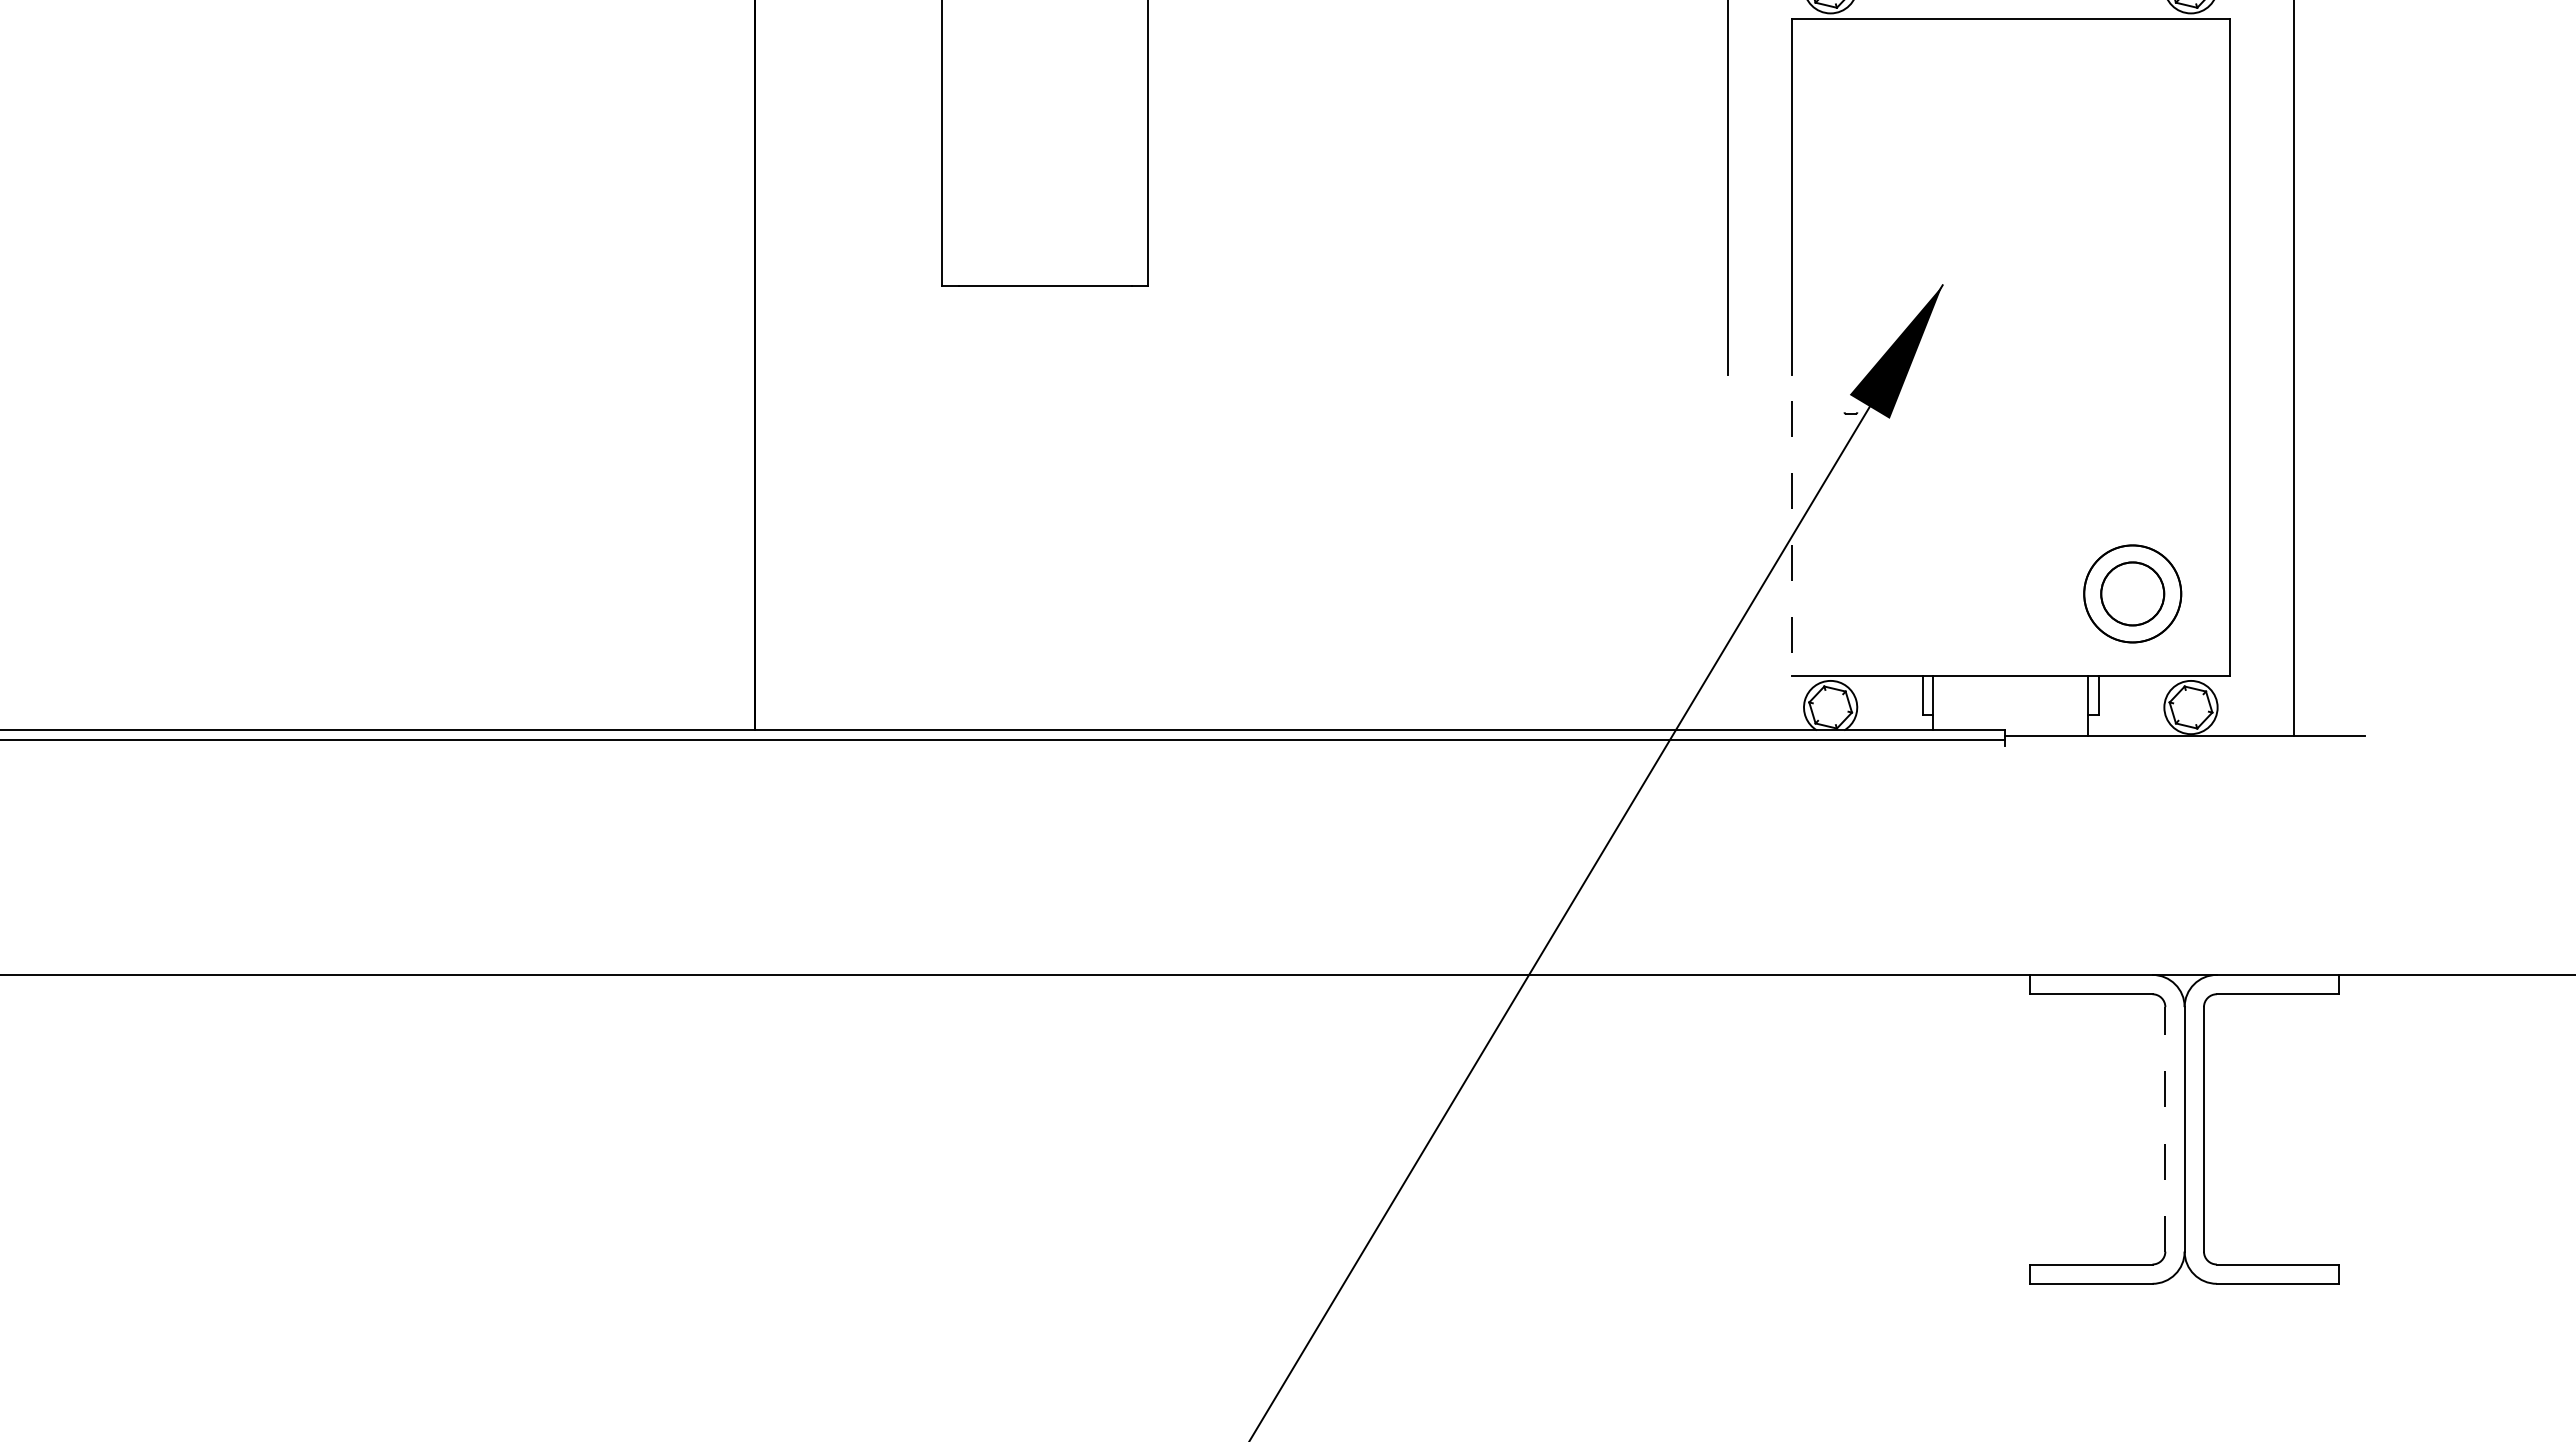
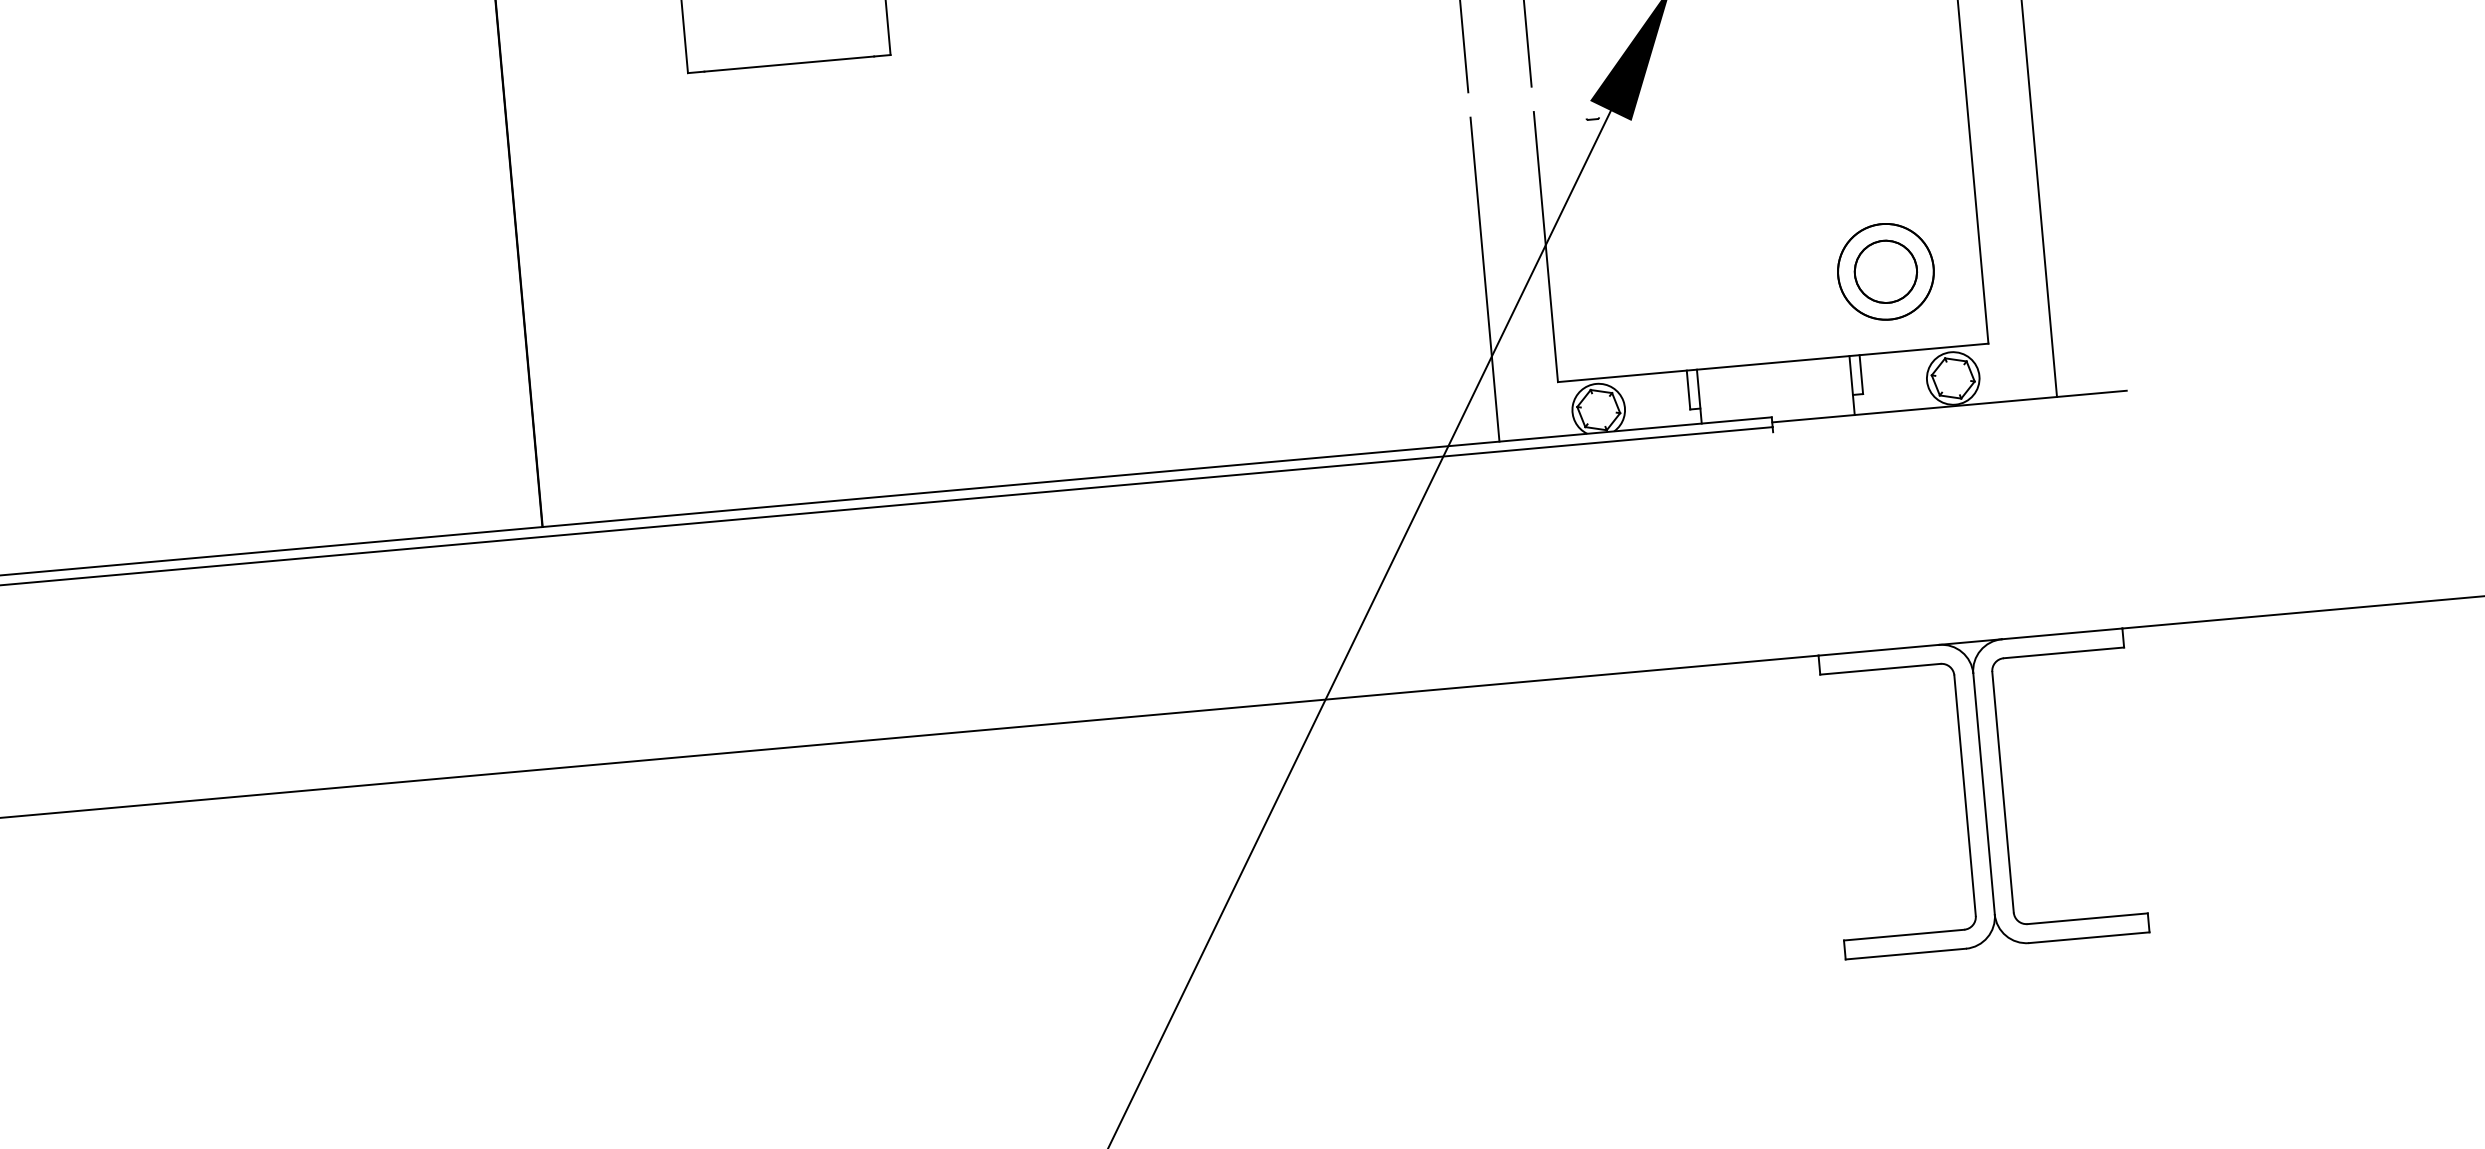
line: (1792, 538) -> (1546, 247), dashed -> solid
line: (1727, 565) -> (1484, 279), added
line: (2165, 1128) -> (1965, 794), dashed -> solid

